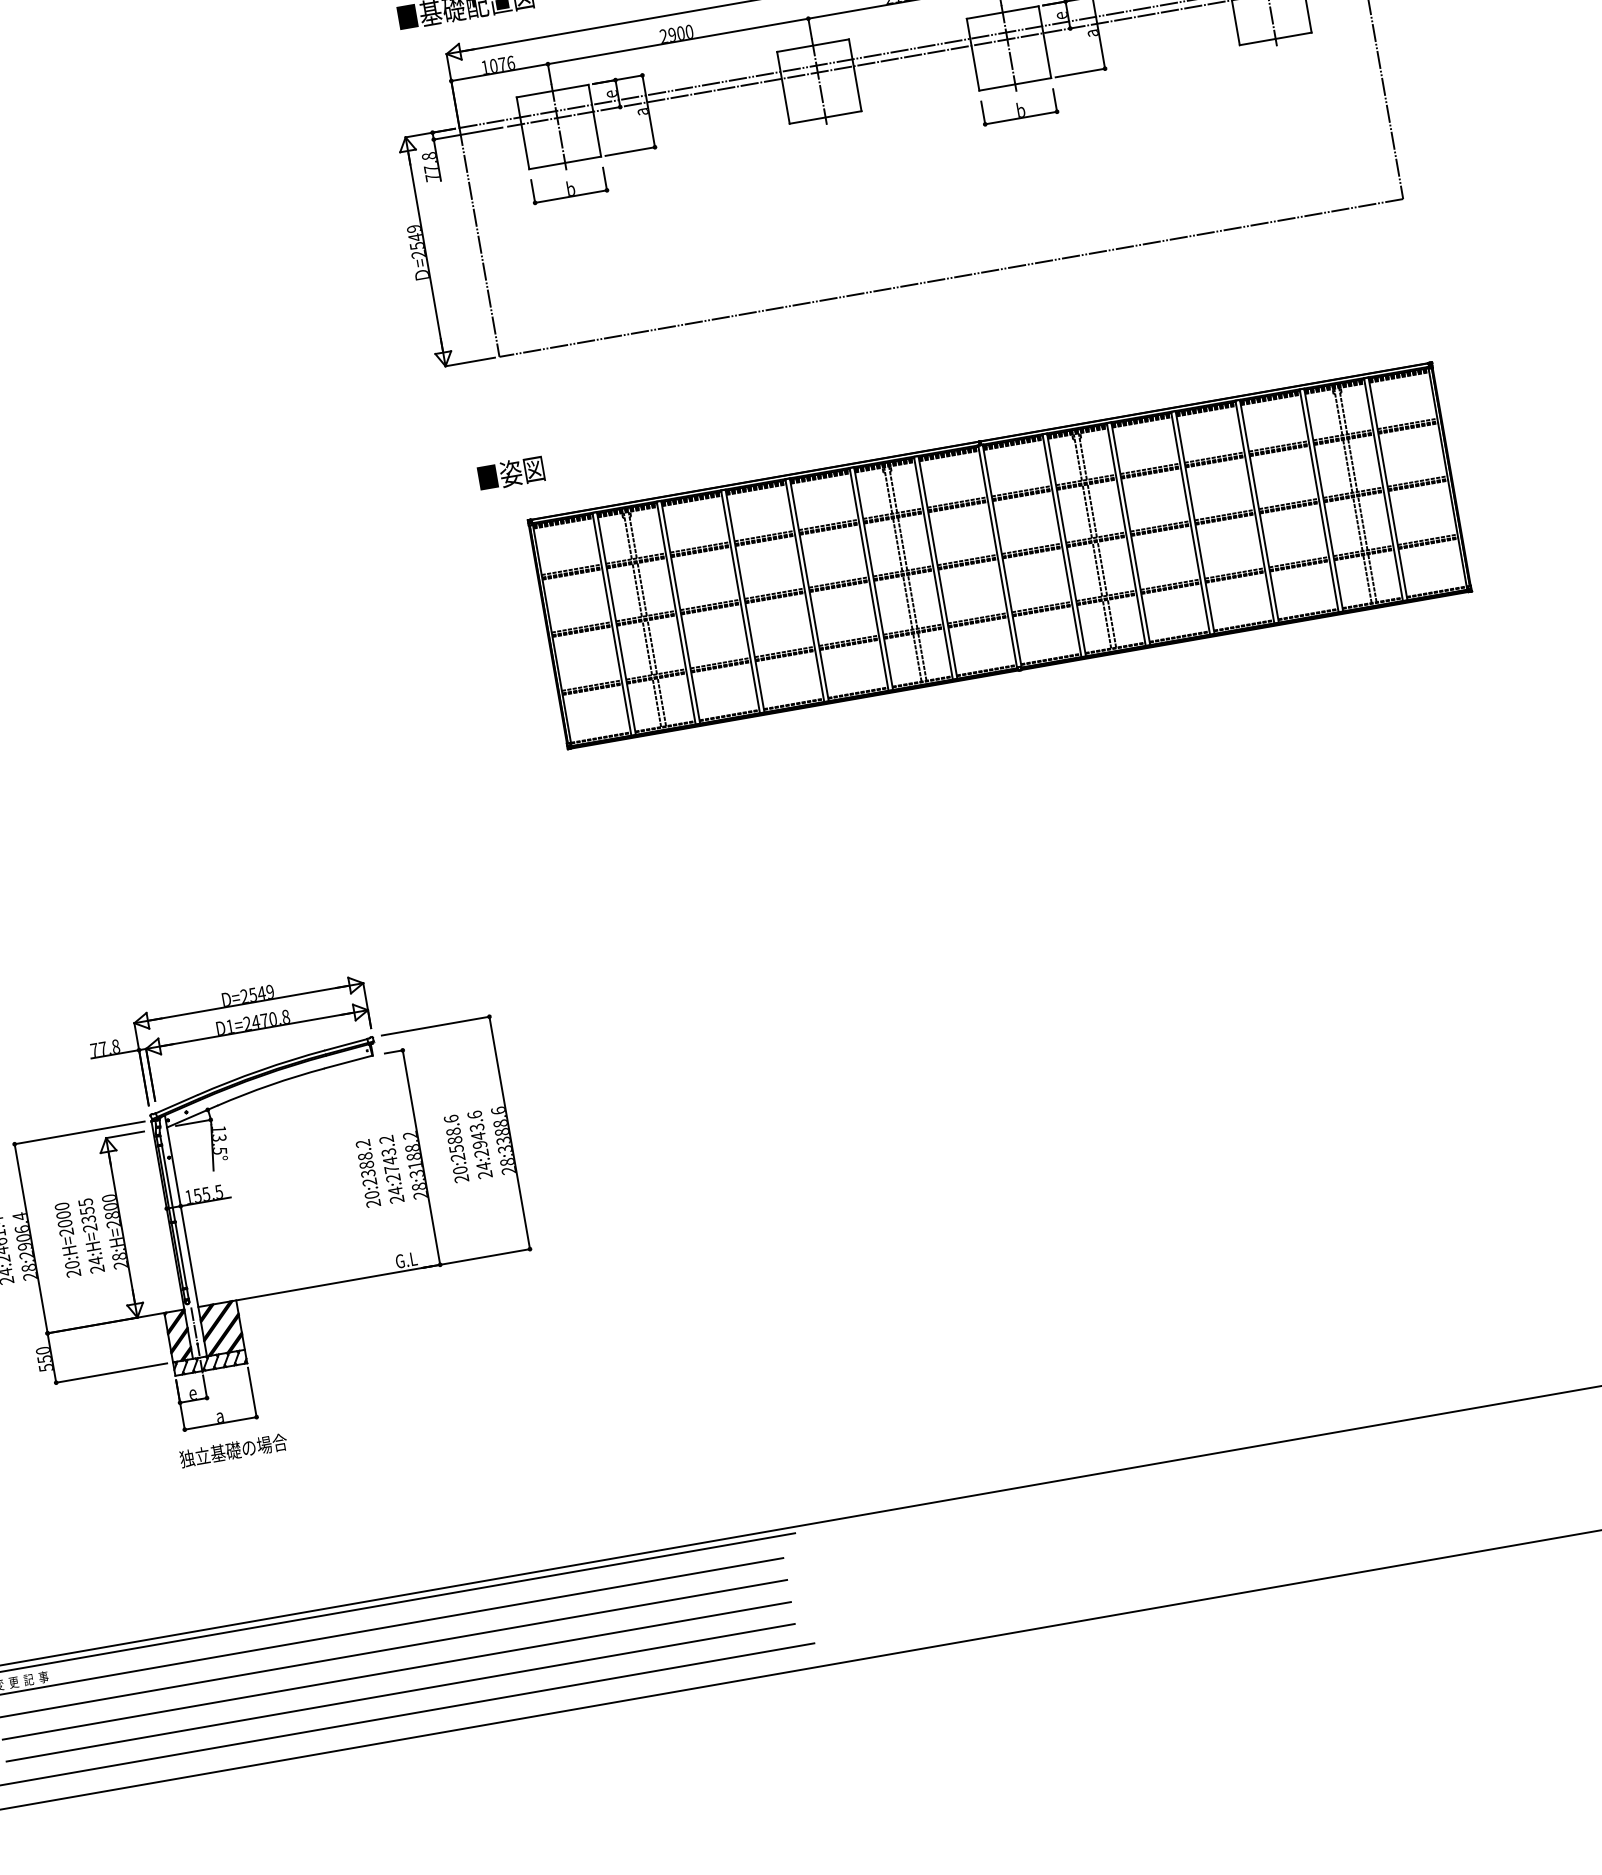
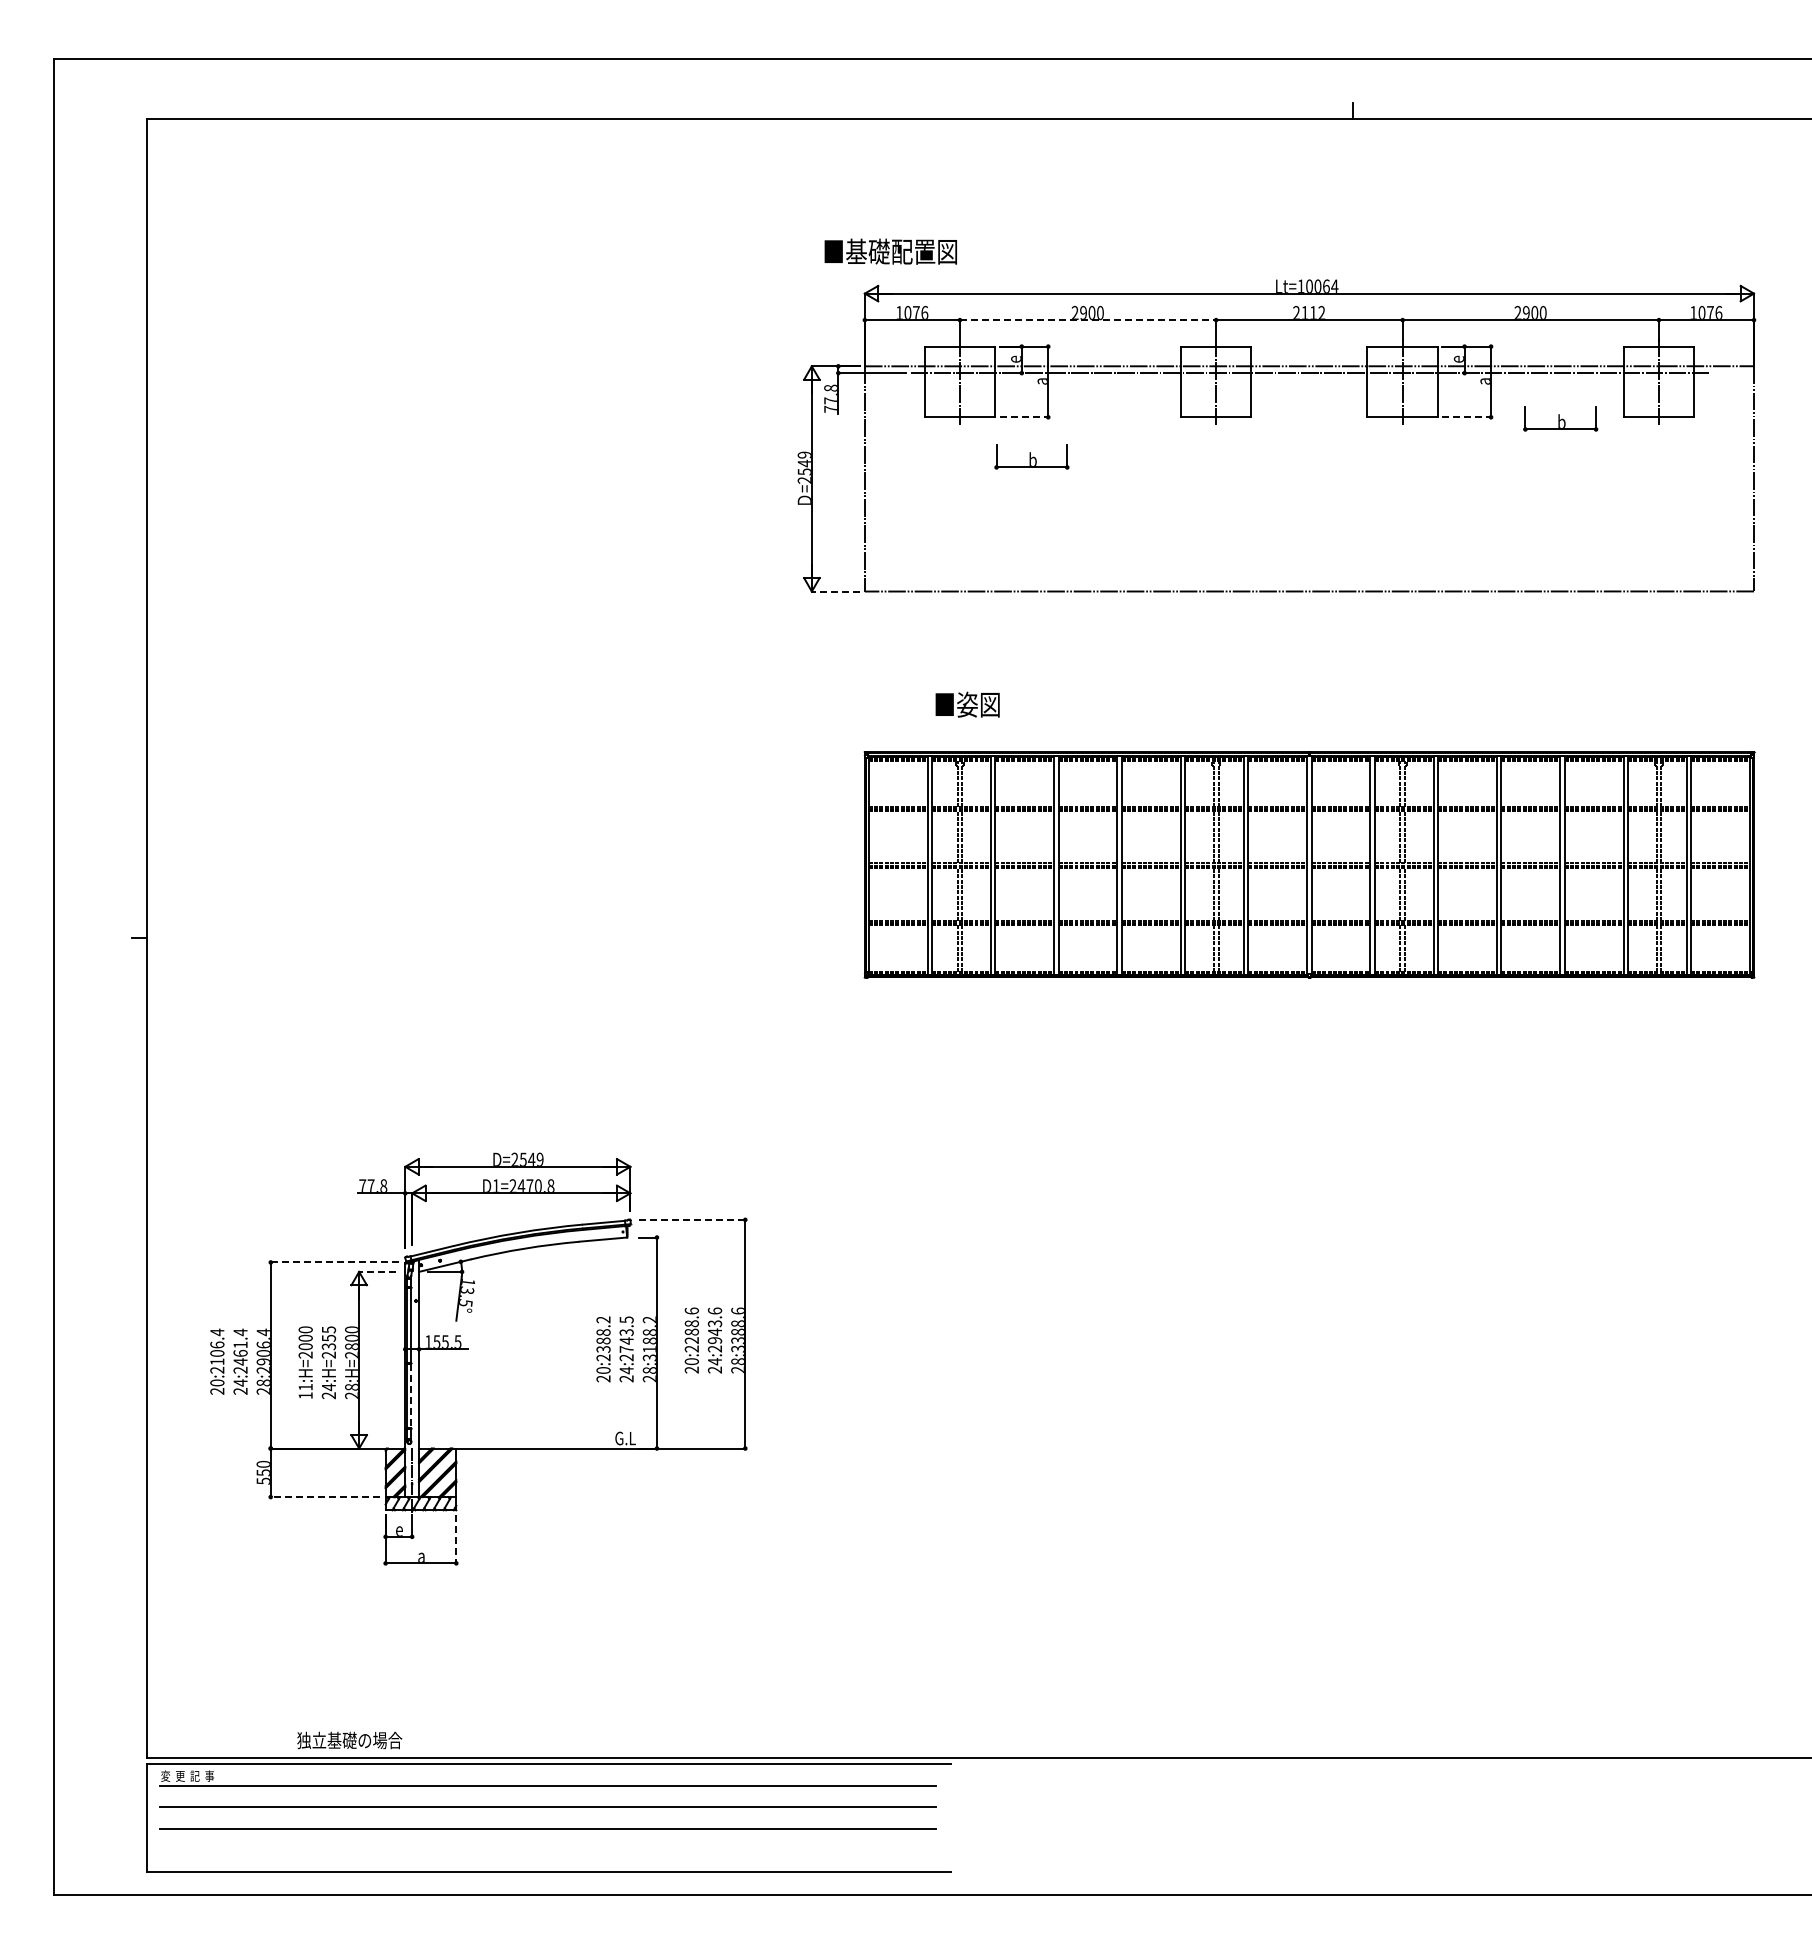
line: (678, 41) -> (1088, 320), solid -> dashed
line: (1081, 73) -> (1467, 417), solid -> dashed
part: (1018, 106) -> (1560, 418), moved
line: (630, 151) -> (1024, 417), solid -> dashed
part: (568, 185) -> (1031, 456), moved
line: (469, 362) -> (835, 591), solid -> dashed
text: (511, 473) -> (967, 704), moved
line: (435, 1025) -> (692, 1219), solid -> dashed
line: (79, 1132) -> (334, 1262), solid -> dashed
line: (124, 1134) -> (377, 1271), solid -> dashed
text: (386, 1139) -> (626, 1319), 24:2743.2 -> 24:2743.5
text: (456, 1148) -> (691, 1340), 20:2588.6 -> 20:2288.6
line: (181, 1255) -> (411, 1396), solid -> dashed
text: (72, 1269) -> (305, 1391), 20:H=2000 -> 11:H=2000
line: (111, 1373) -> (325, 1497), solid -> dashed
line: (252, 1392) -> (456, 1539), solid -> dashed
text: (233, 1450) -> (349, 1740), moved
line: (400, 1692) -> (547, 1850), removed

